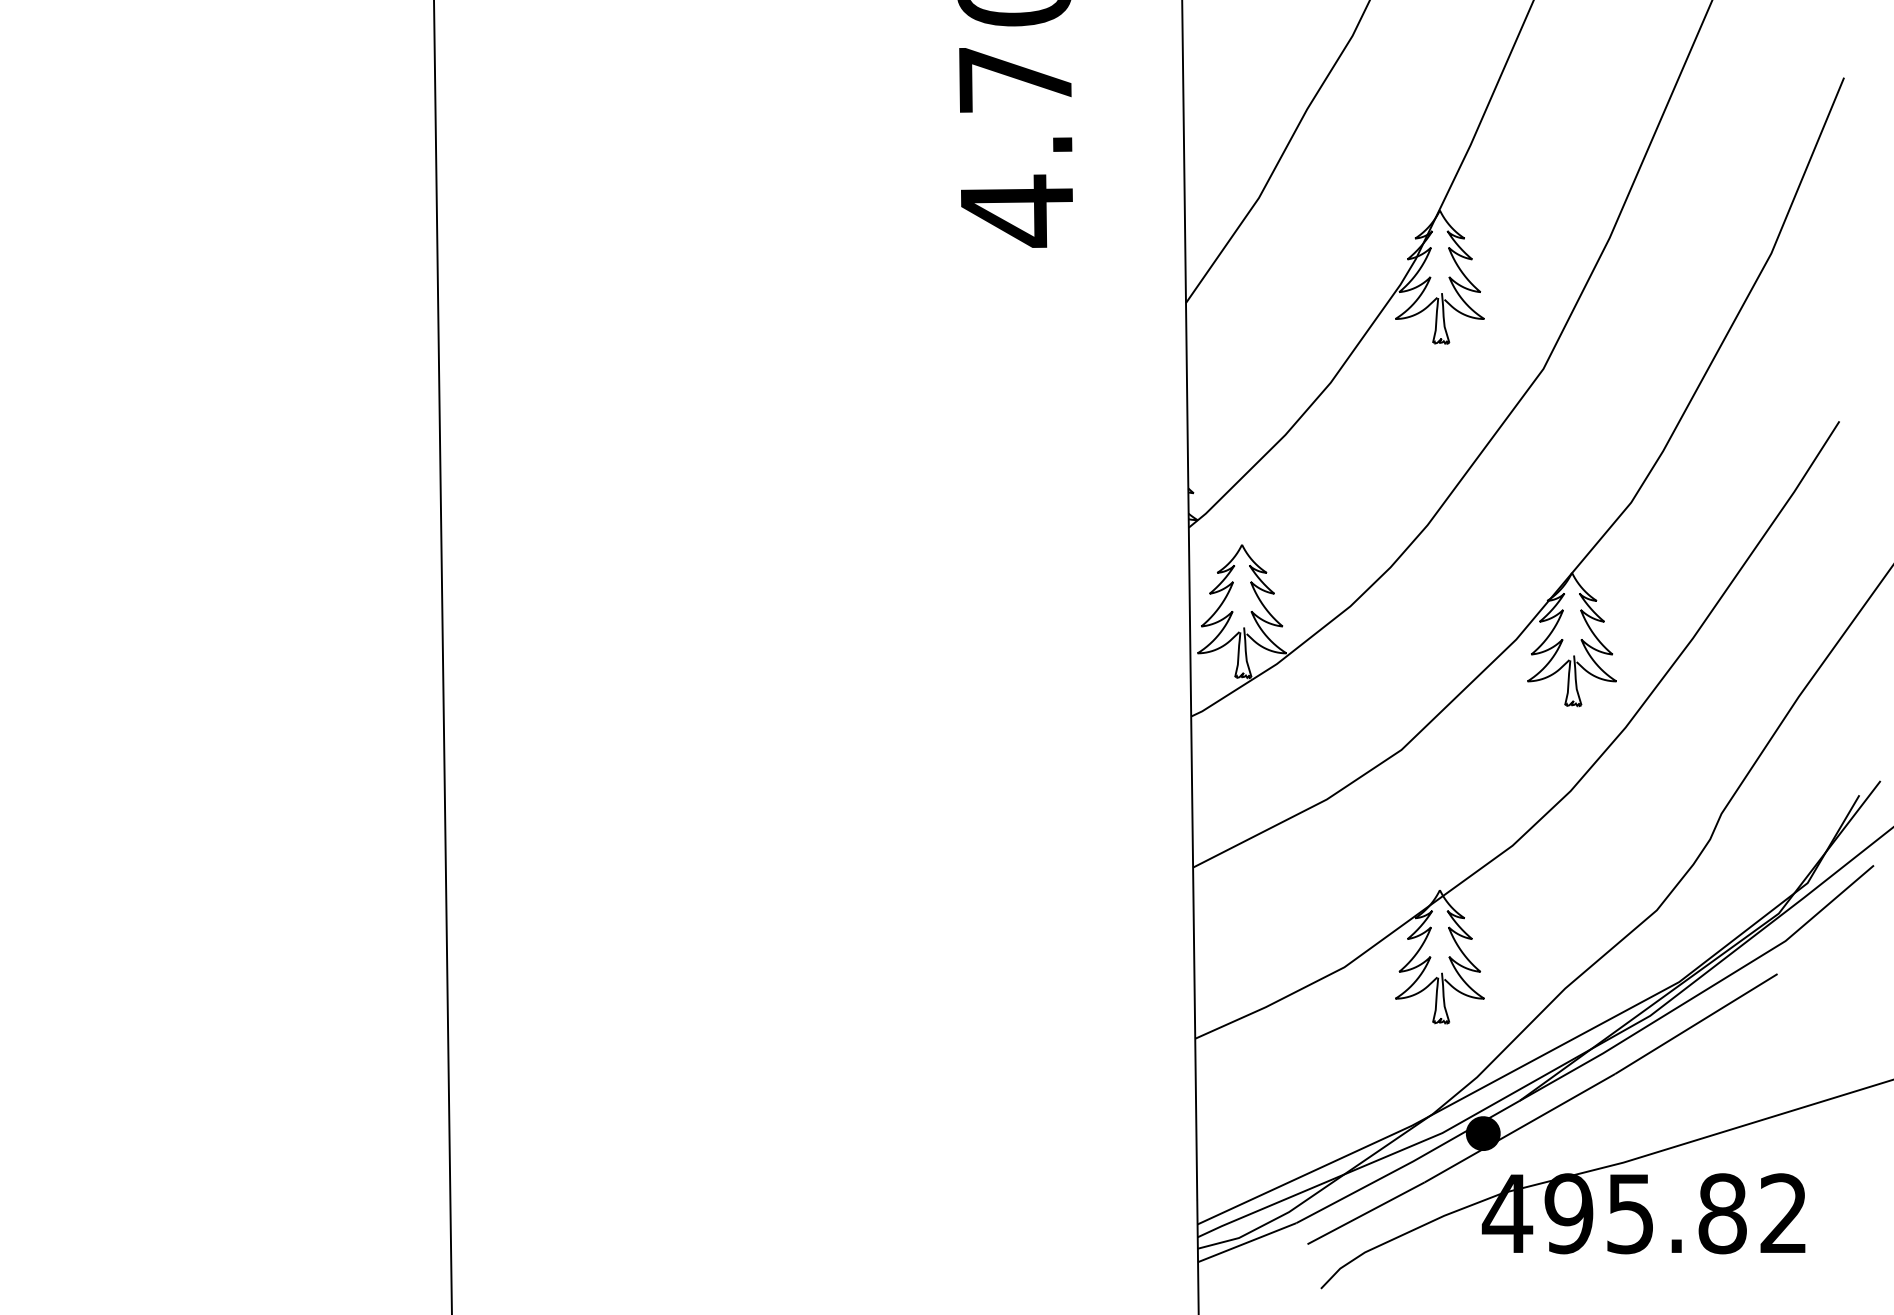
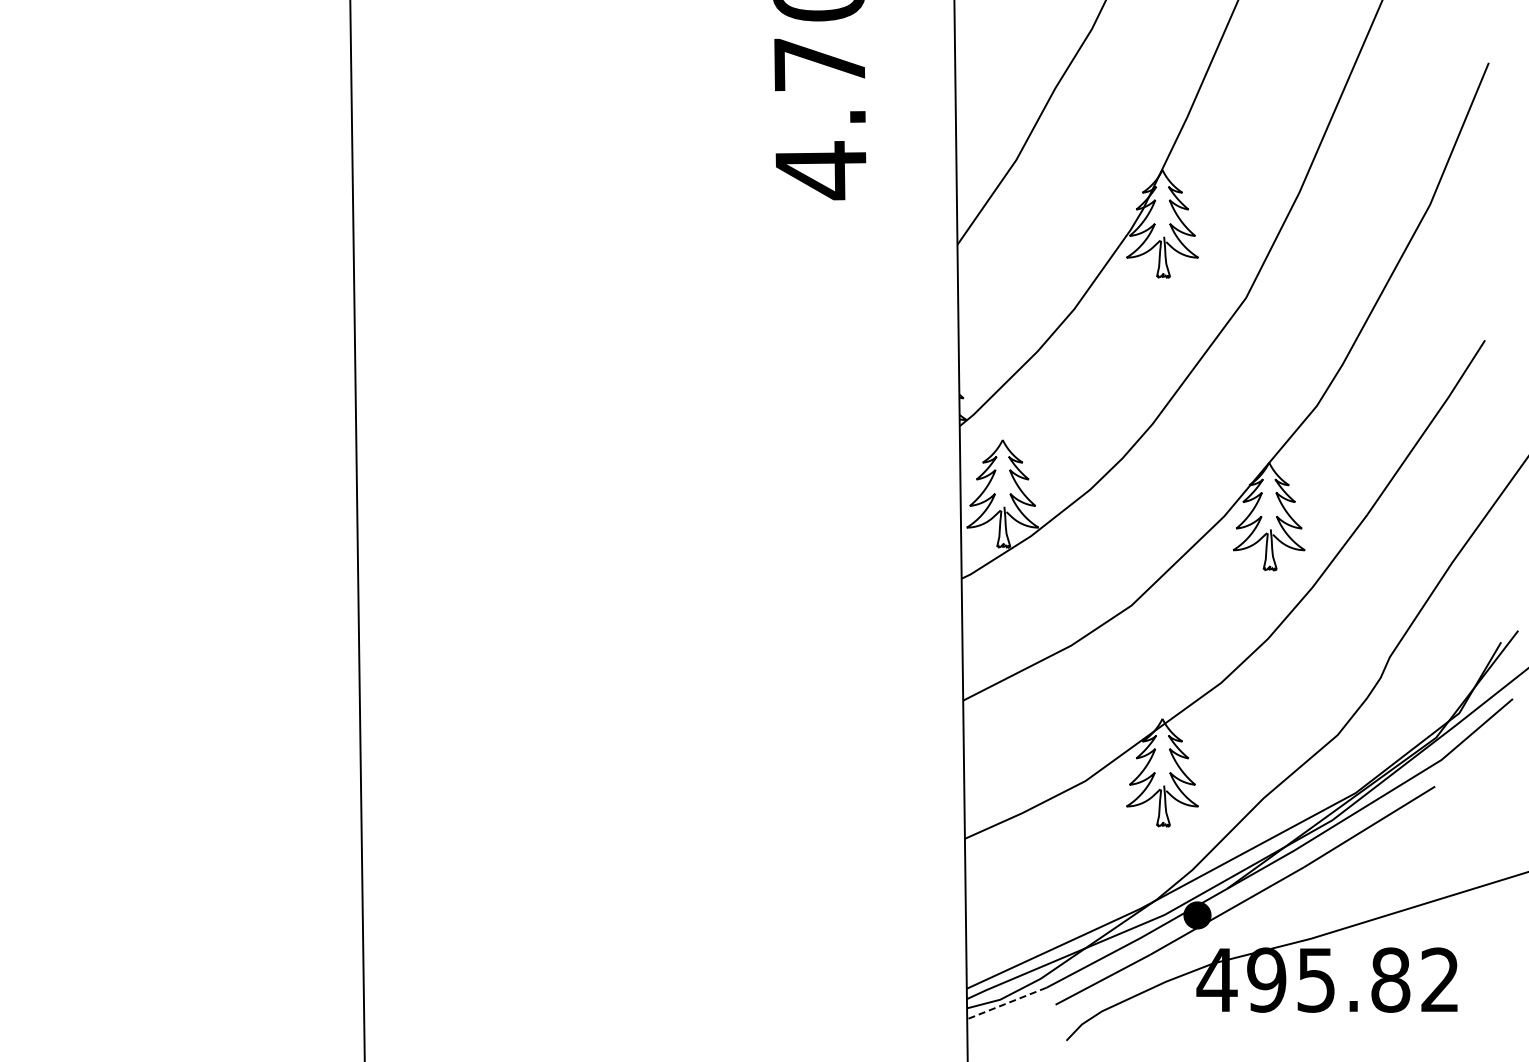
line: (1246, 1242) -> (1006, 1003), solid -> dashed

